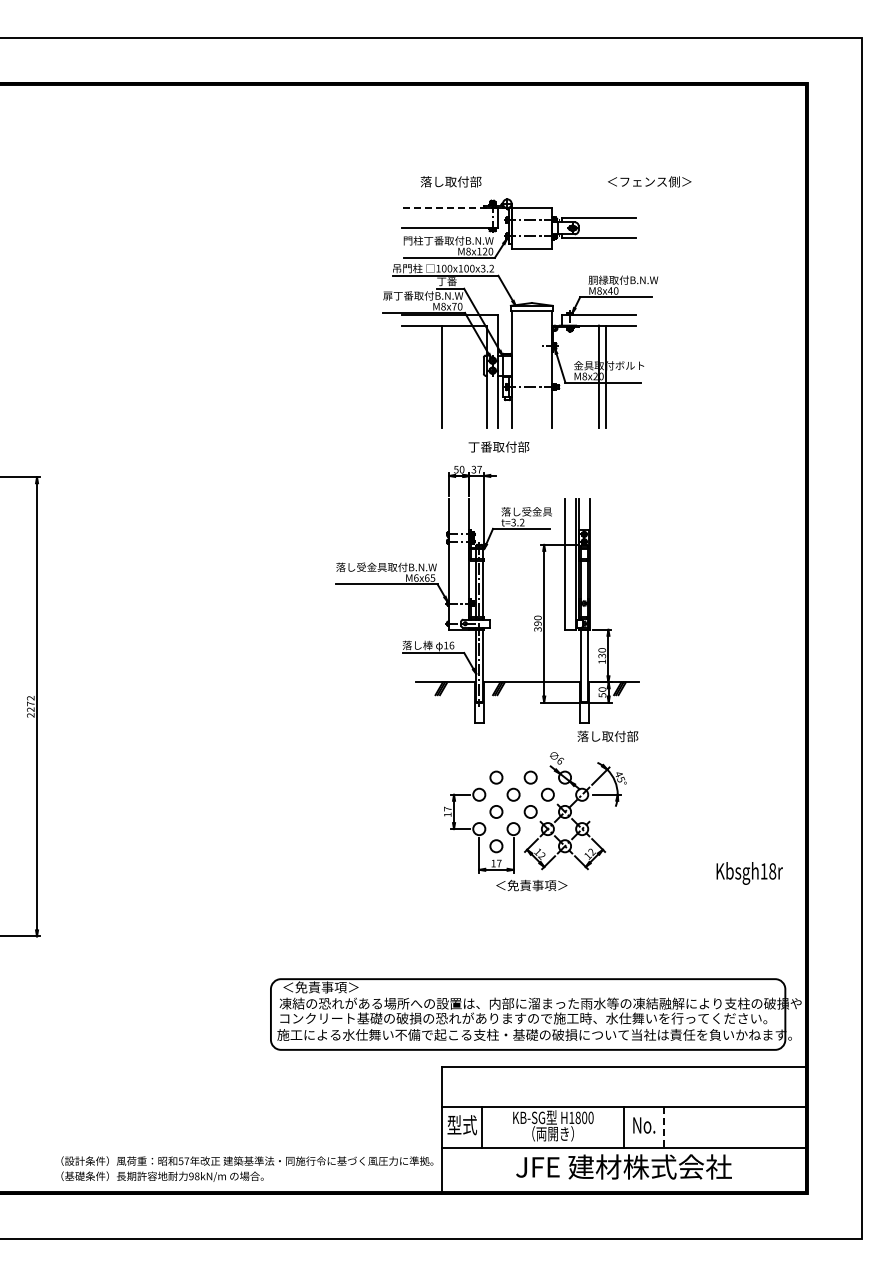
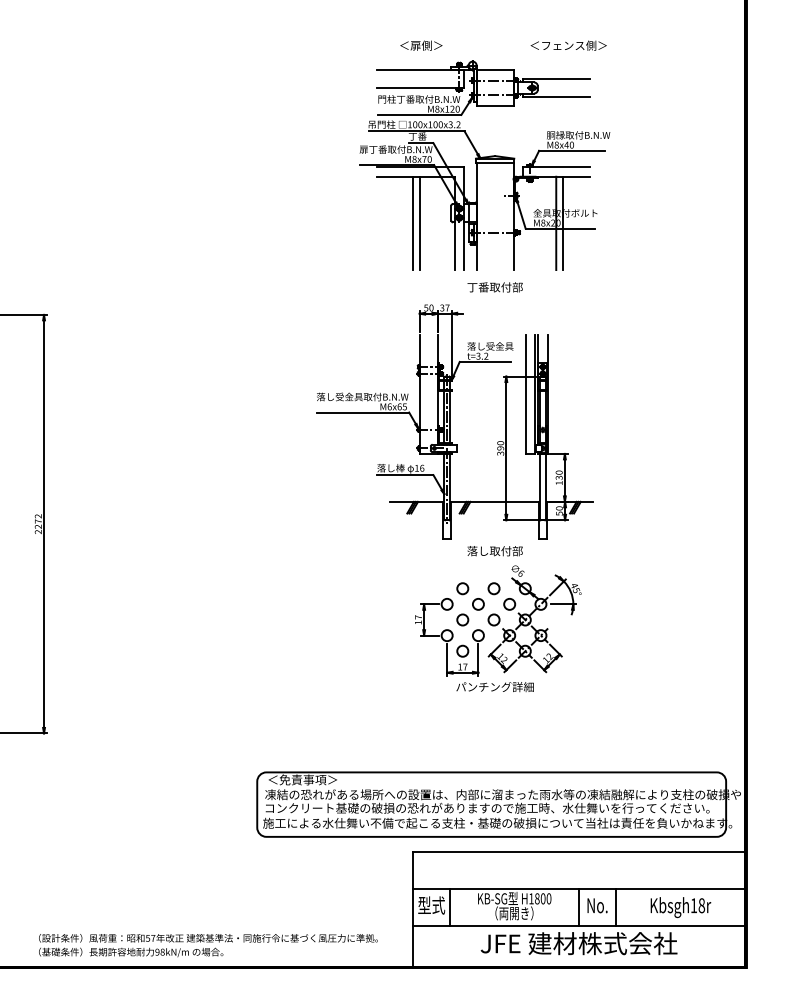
text: (450, 181) -> (420, 45), 落し取付部 -> ＜扉側＞
text: (649, 181) -> (568, 45), moved
line: (450, 208) -> (420, 69), dashed -> solid
line: (449, 376) -> (420, 223), added
text: (498, 446) -> (494, 286), moved
text: (607, 736) -> (494, 551), moved
text: (749, 873) -> (680, 907), moved
text: (531, 885) -> (494, 687), ＜免責事項＞ -> パンチング詳細
line: (664, 1128) -> (615, 908), dashed -> solid
text: (247, 1168) -> (208, 944), moved

